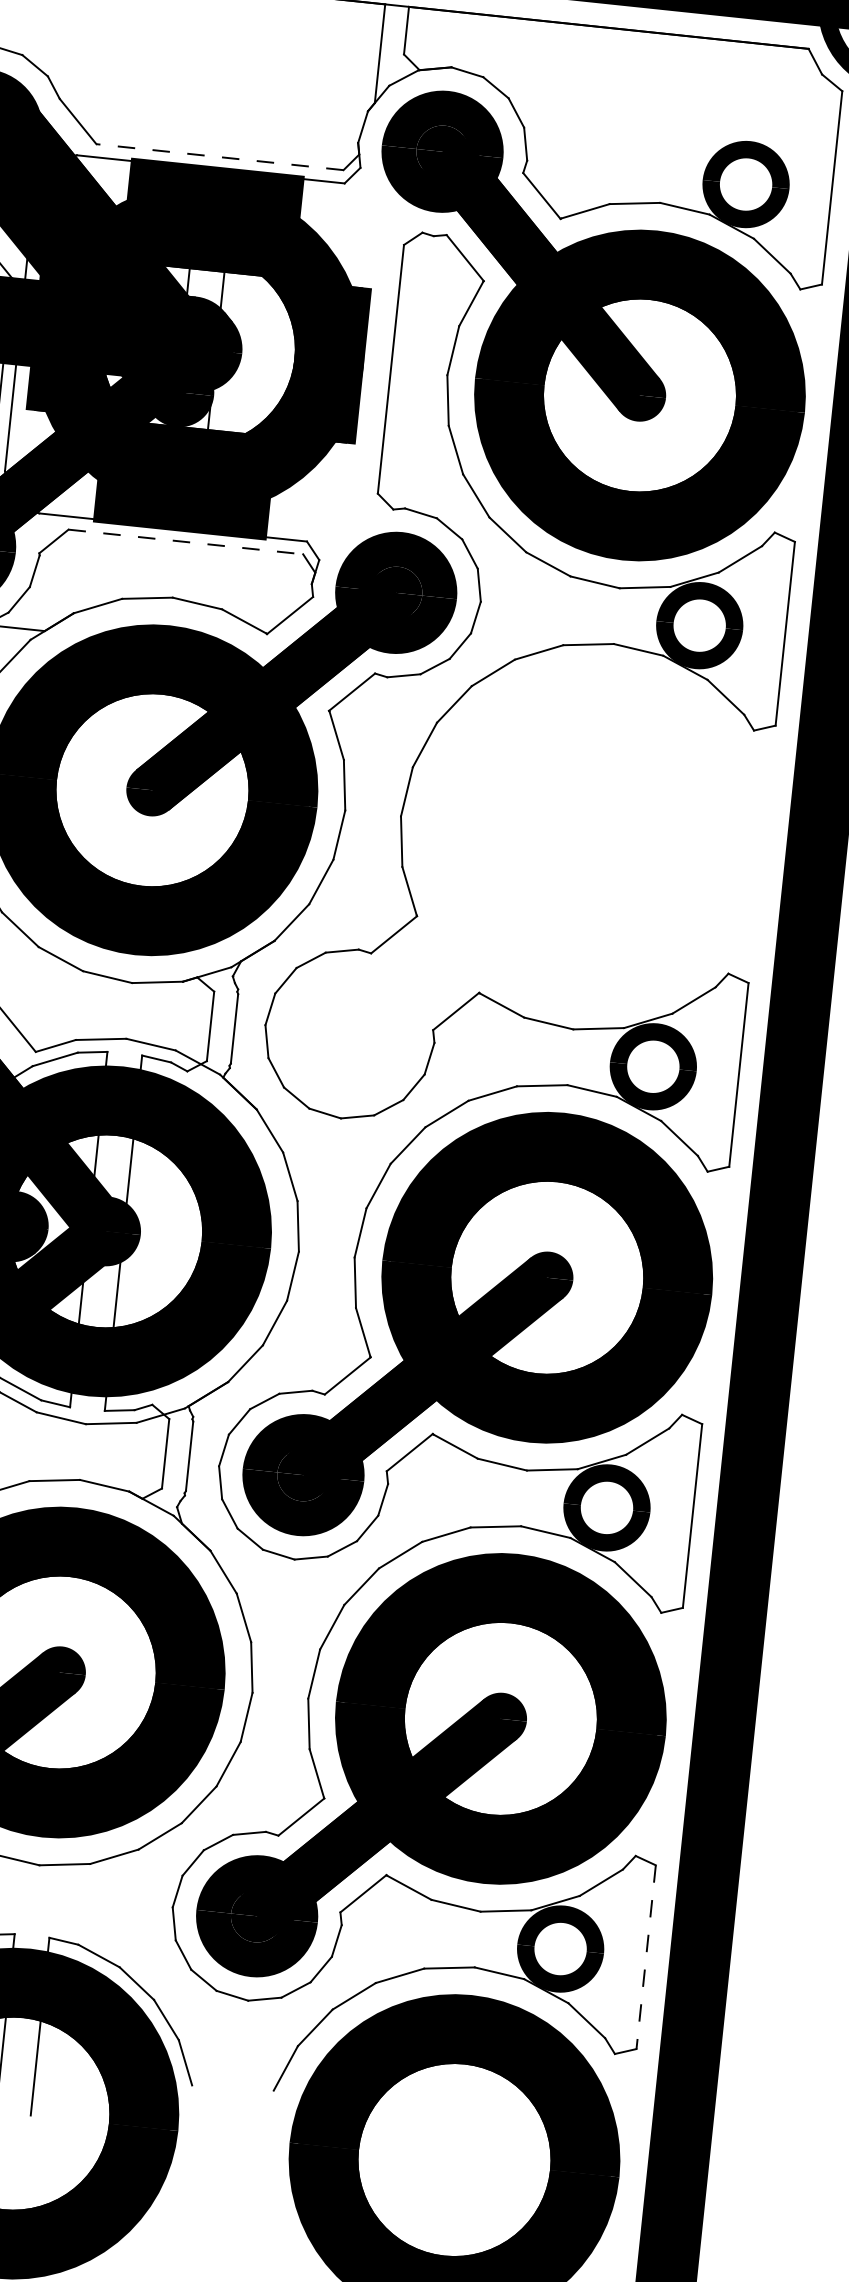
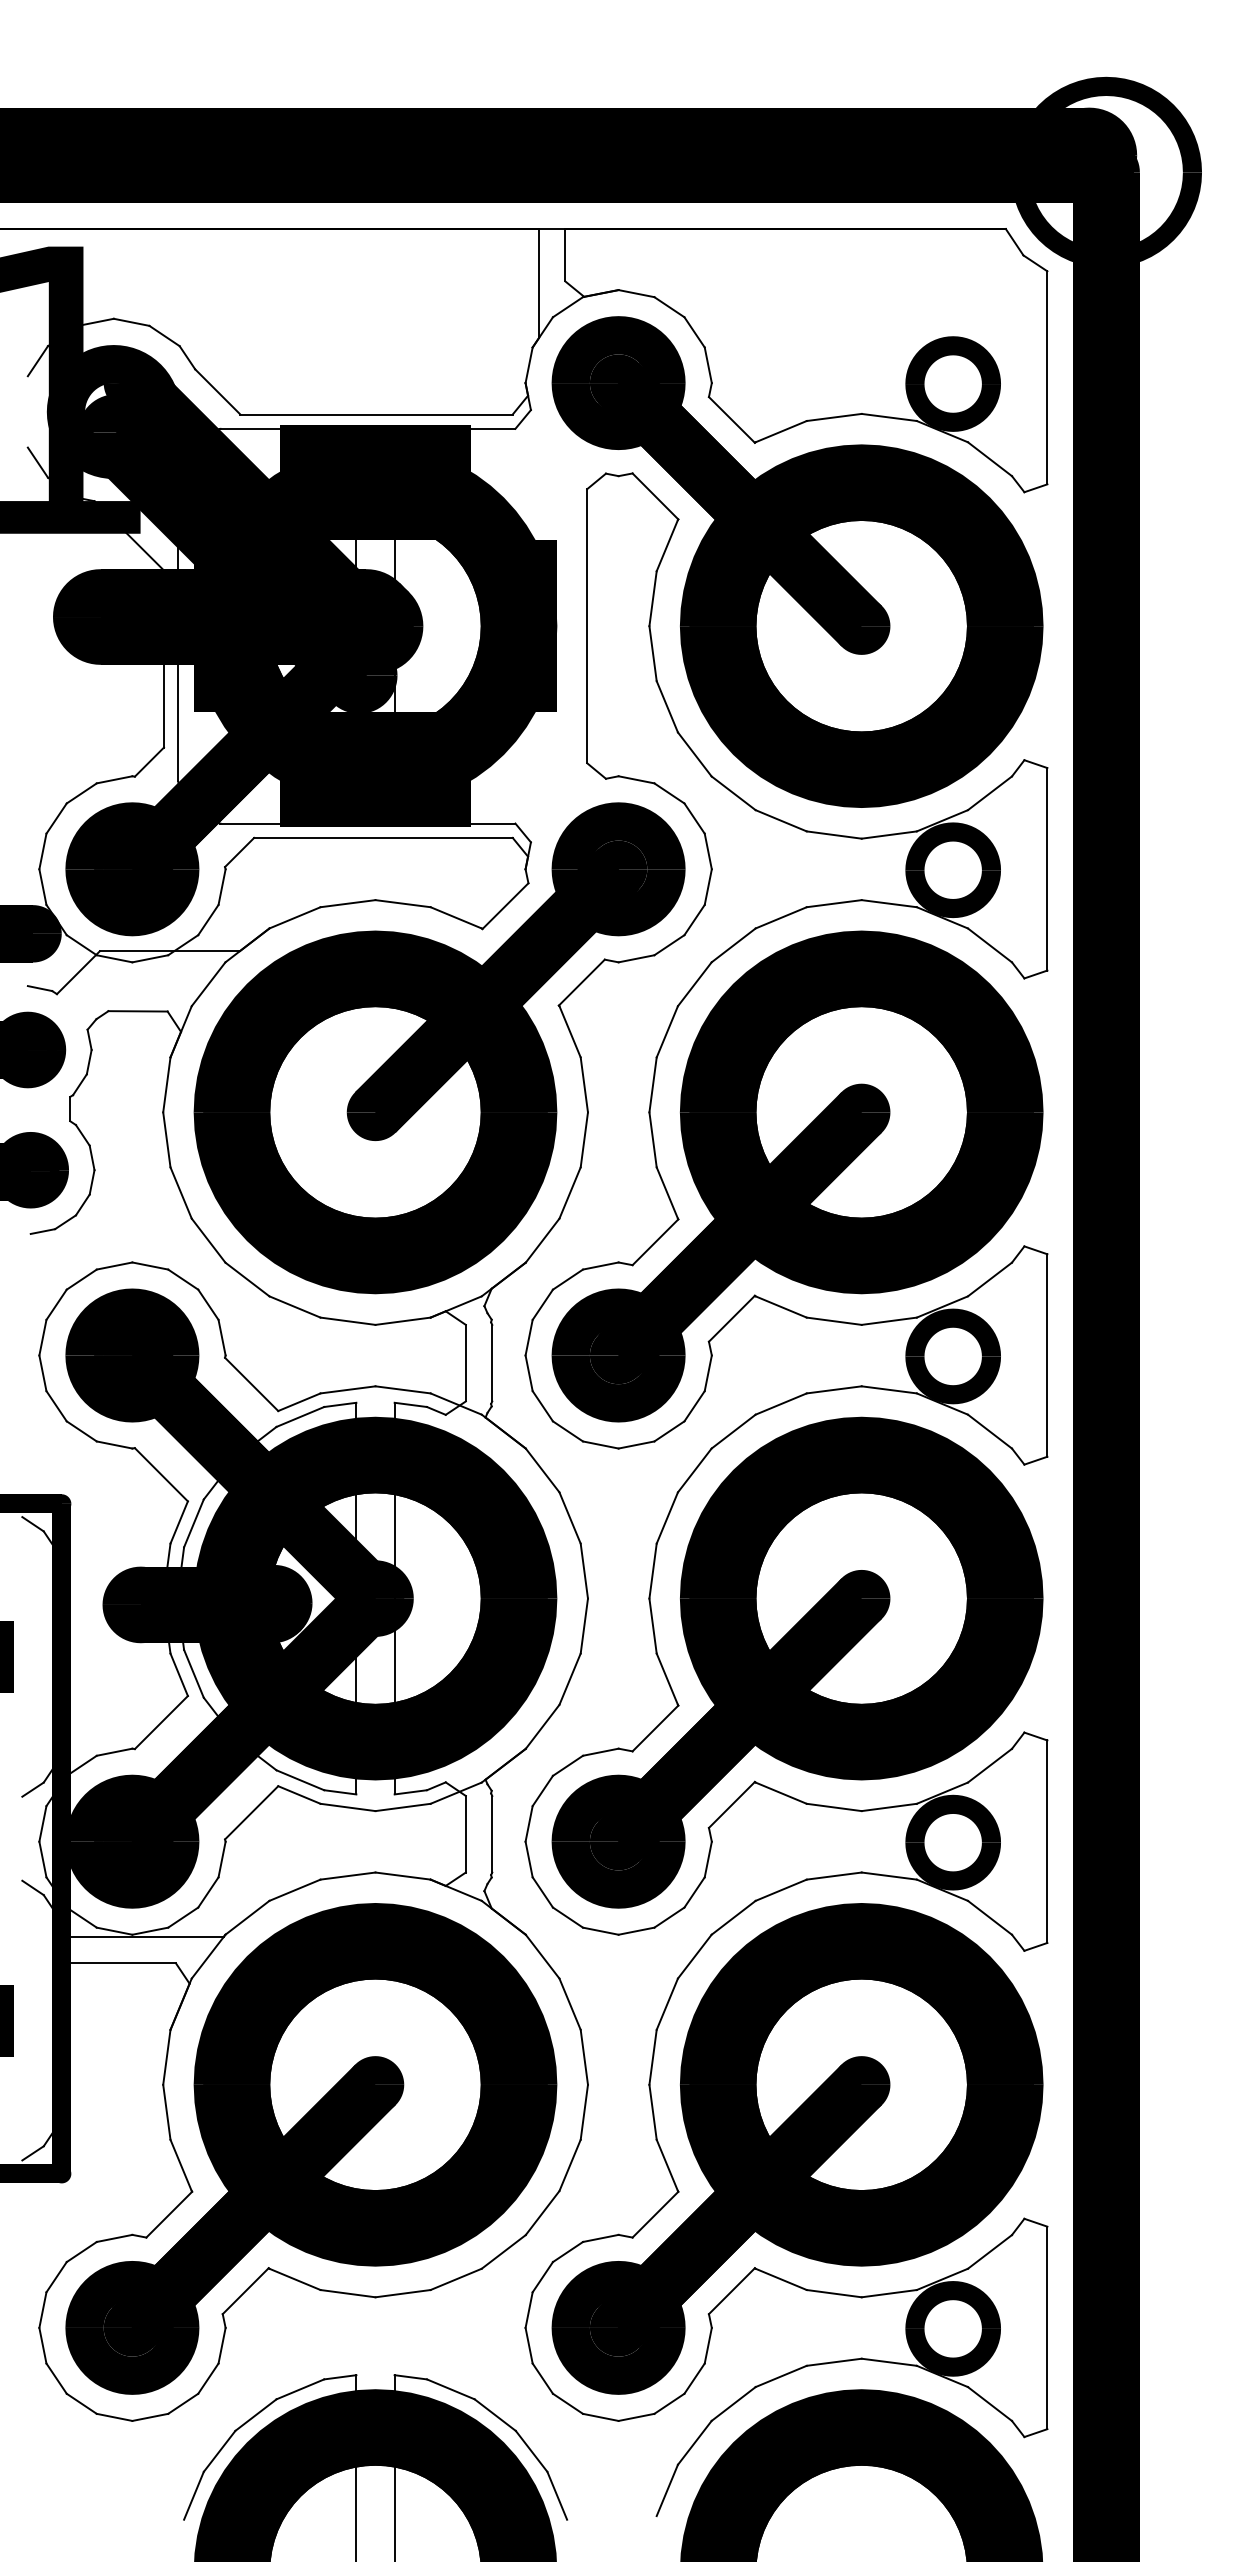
line: (219, 157) -> (376, 414), dashed -> solid
line: (185, 541) -> (383, 837), dashed -> solid
part: (529, 888) -> (797, 1176), added
line: (646, 1957) -> (1047, 2328), dashed -> solid

